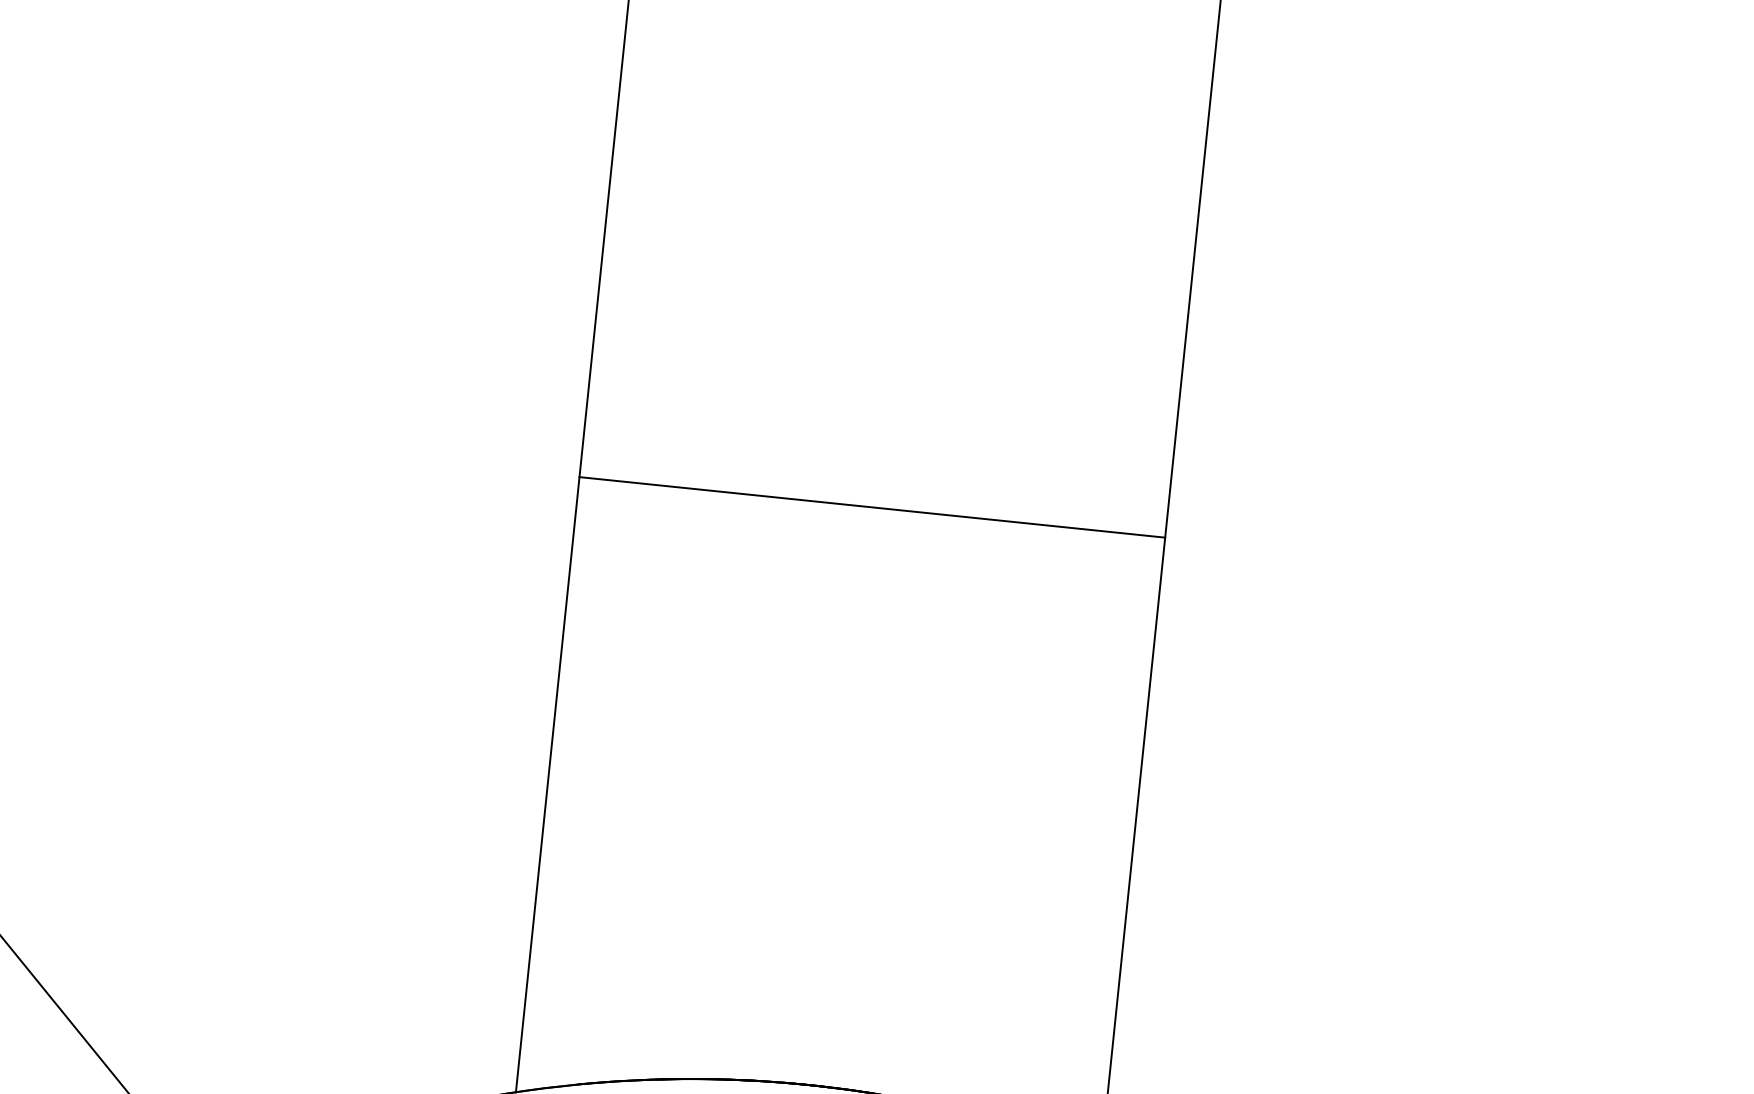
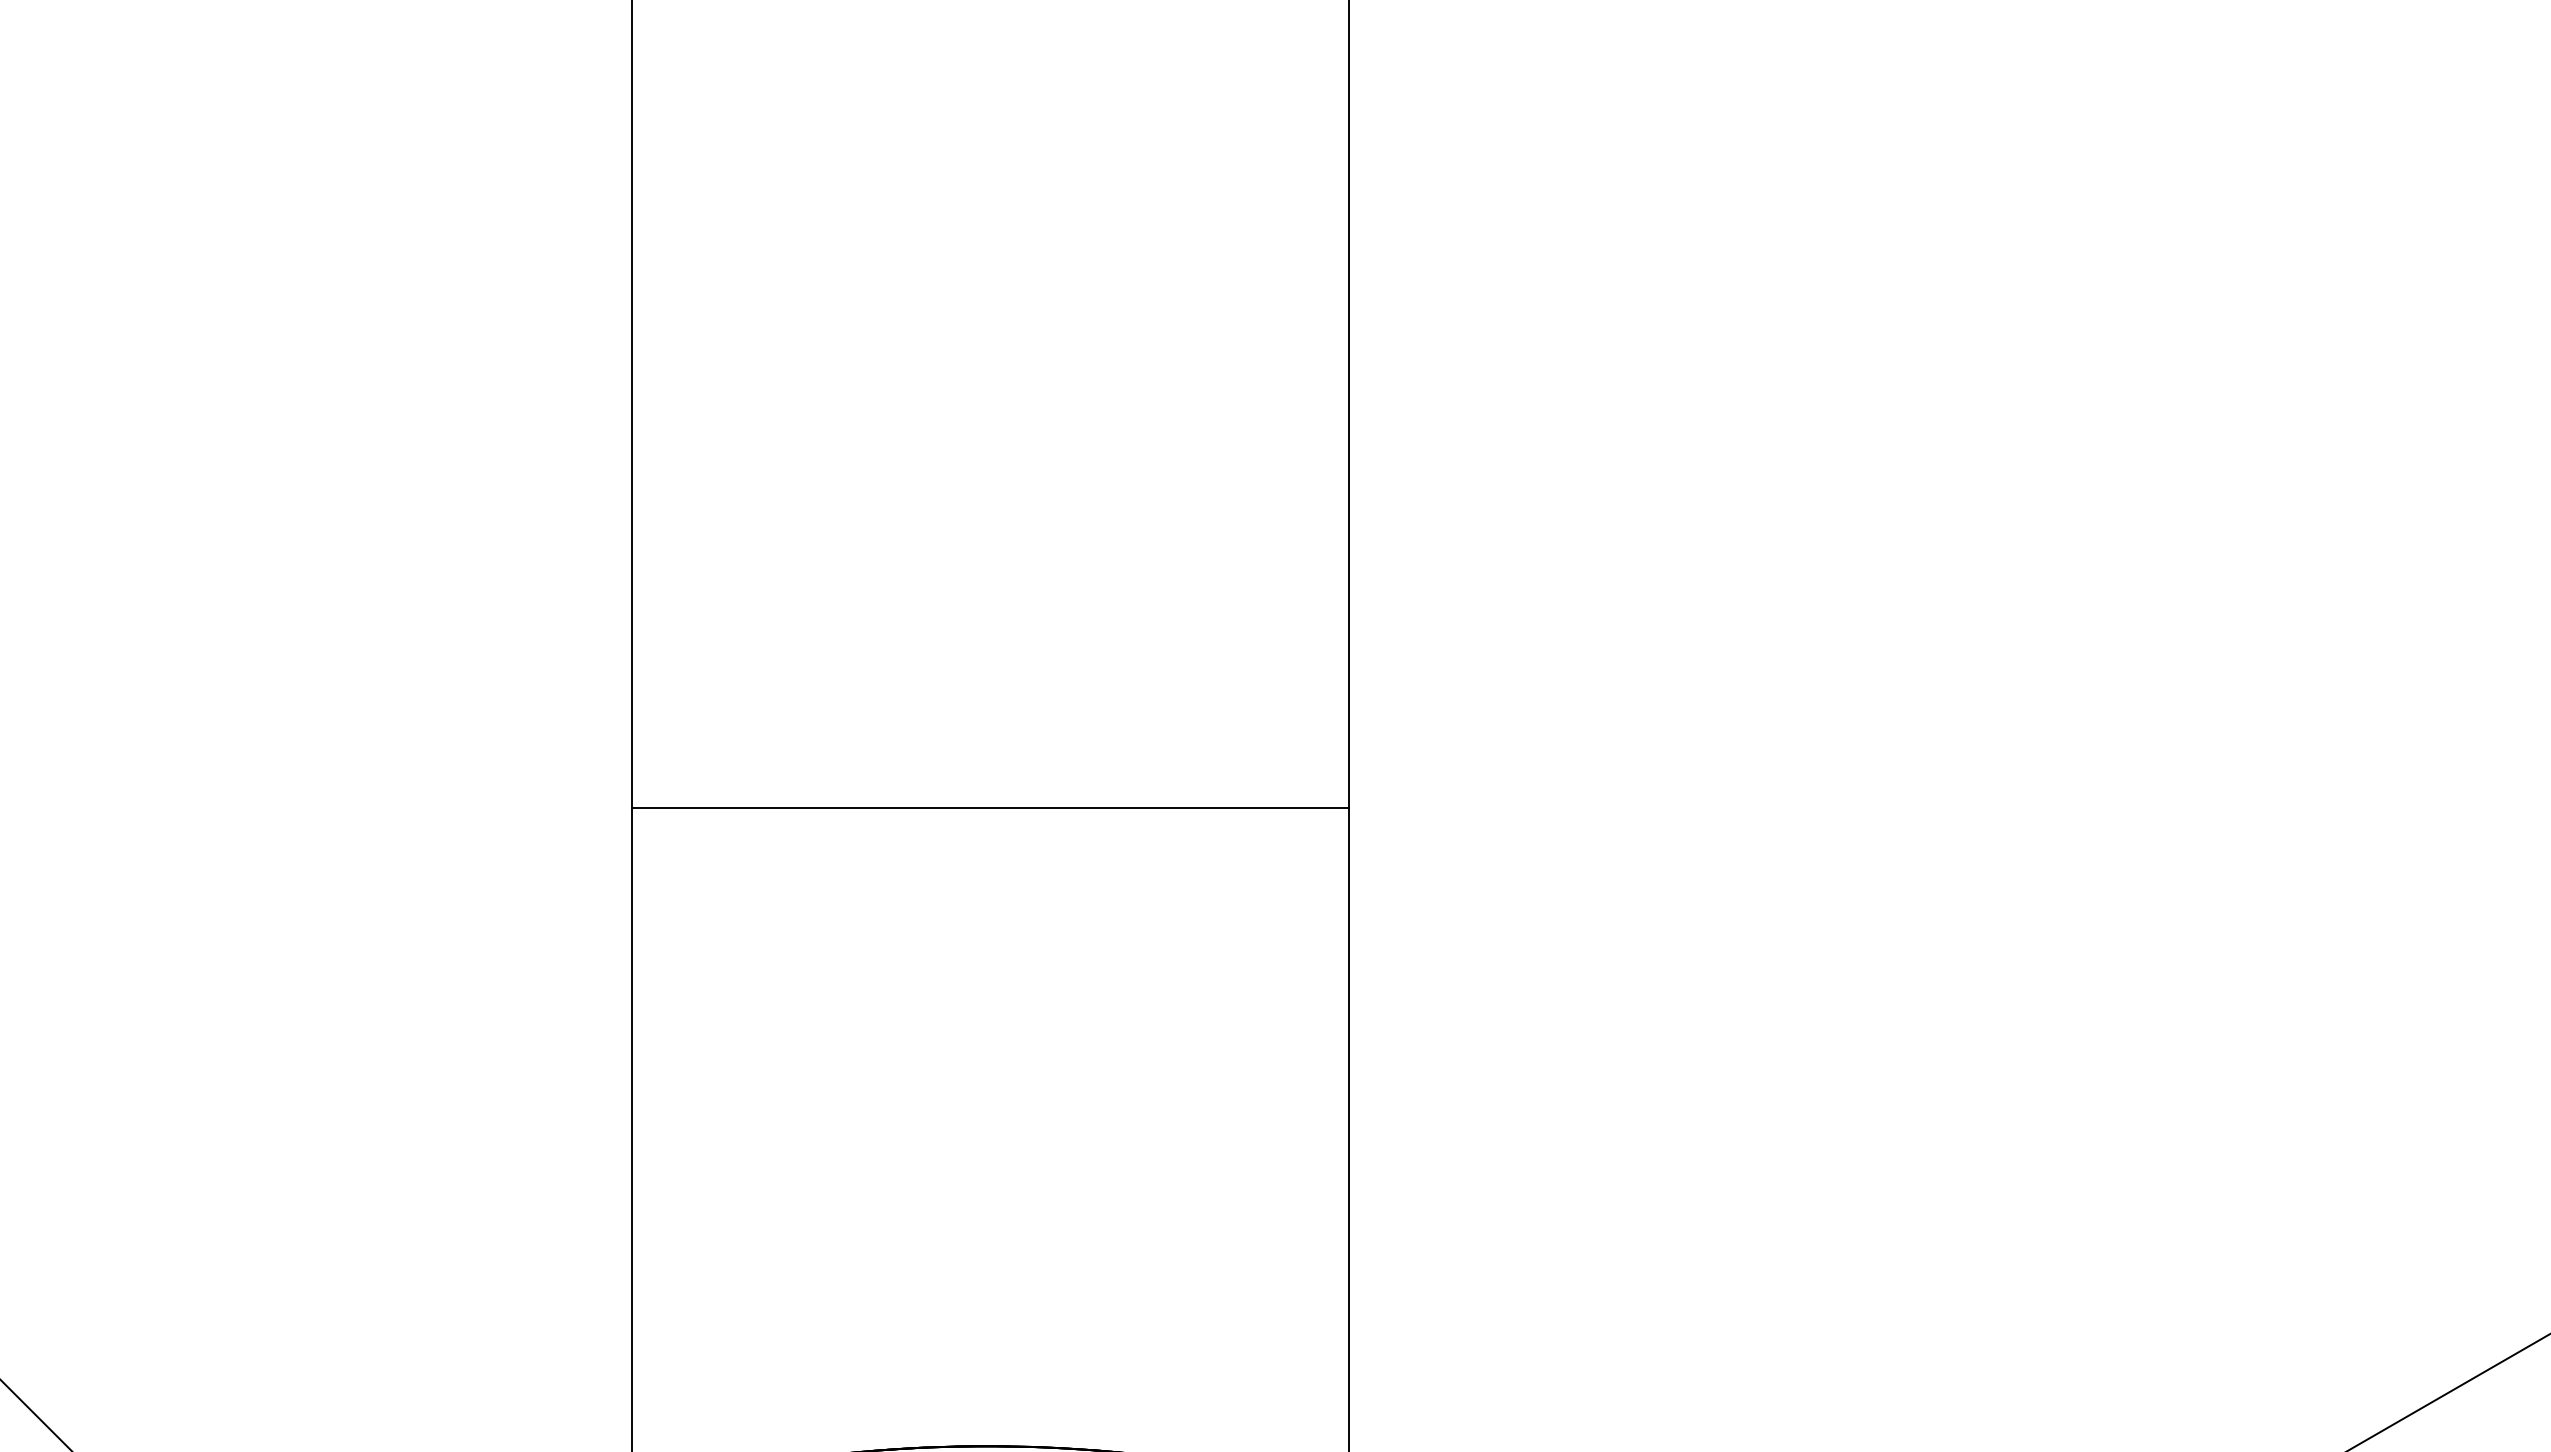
line: (872, 507) -> (990, 808), moved

